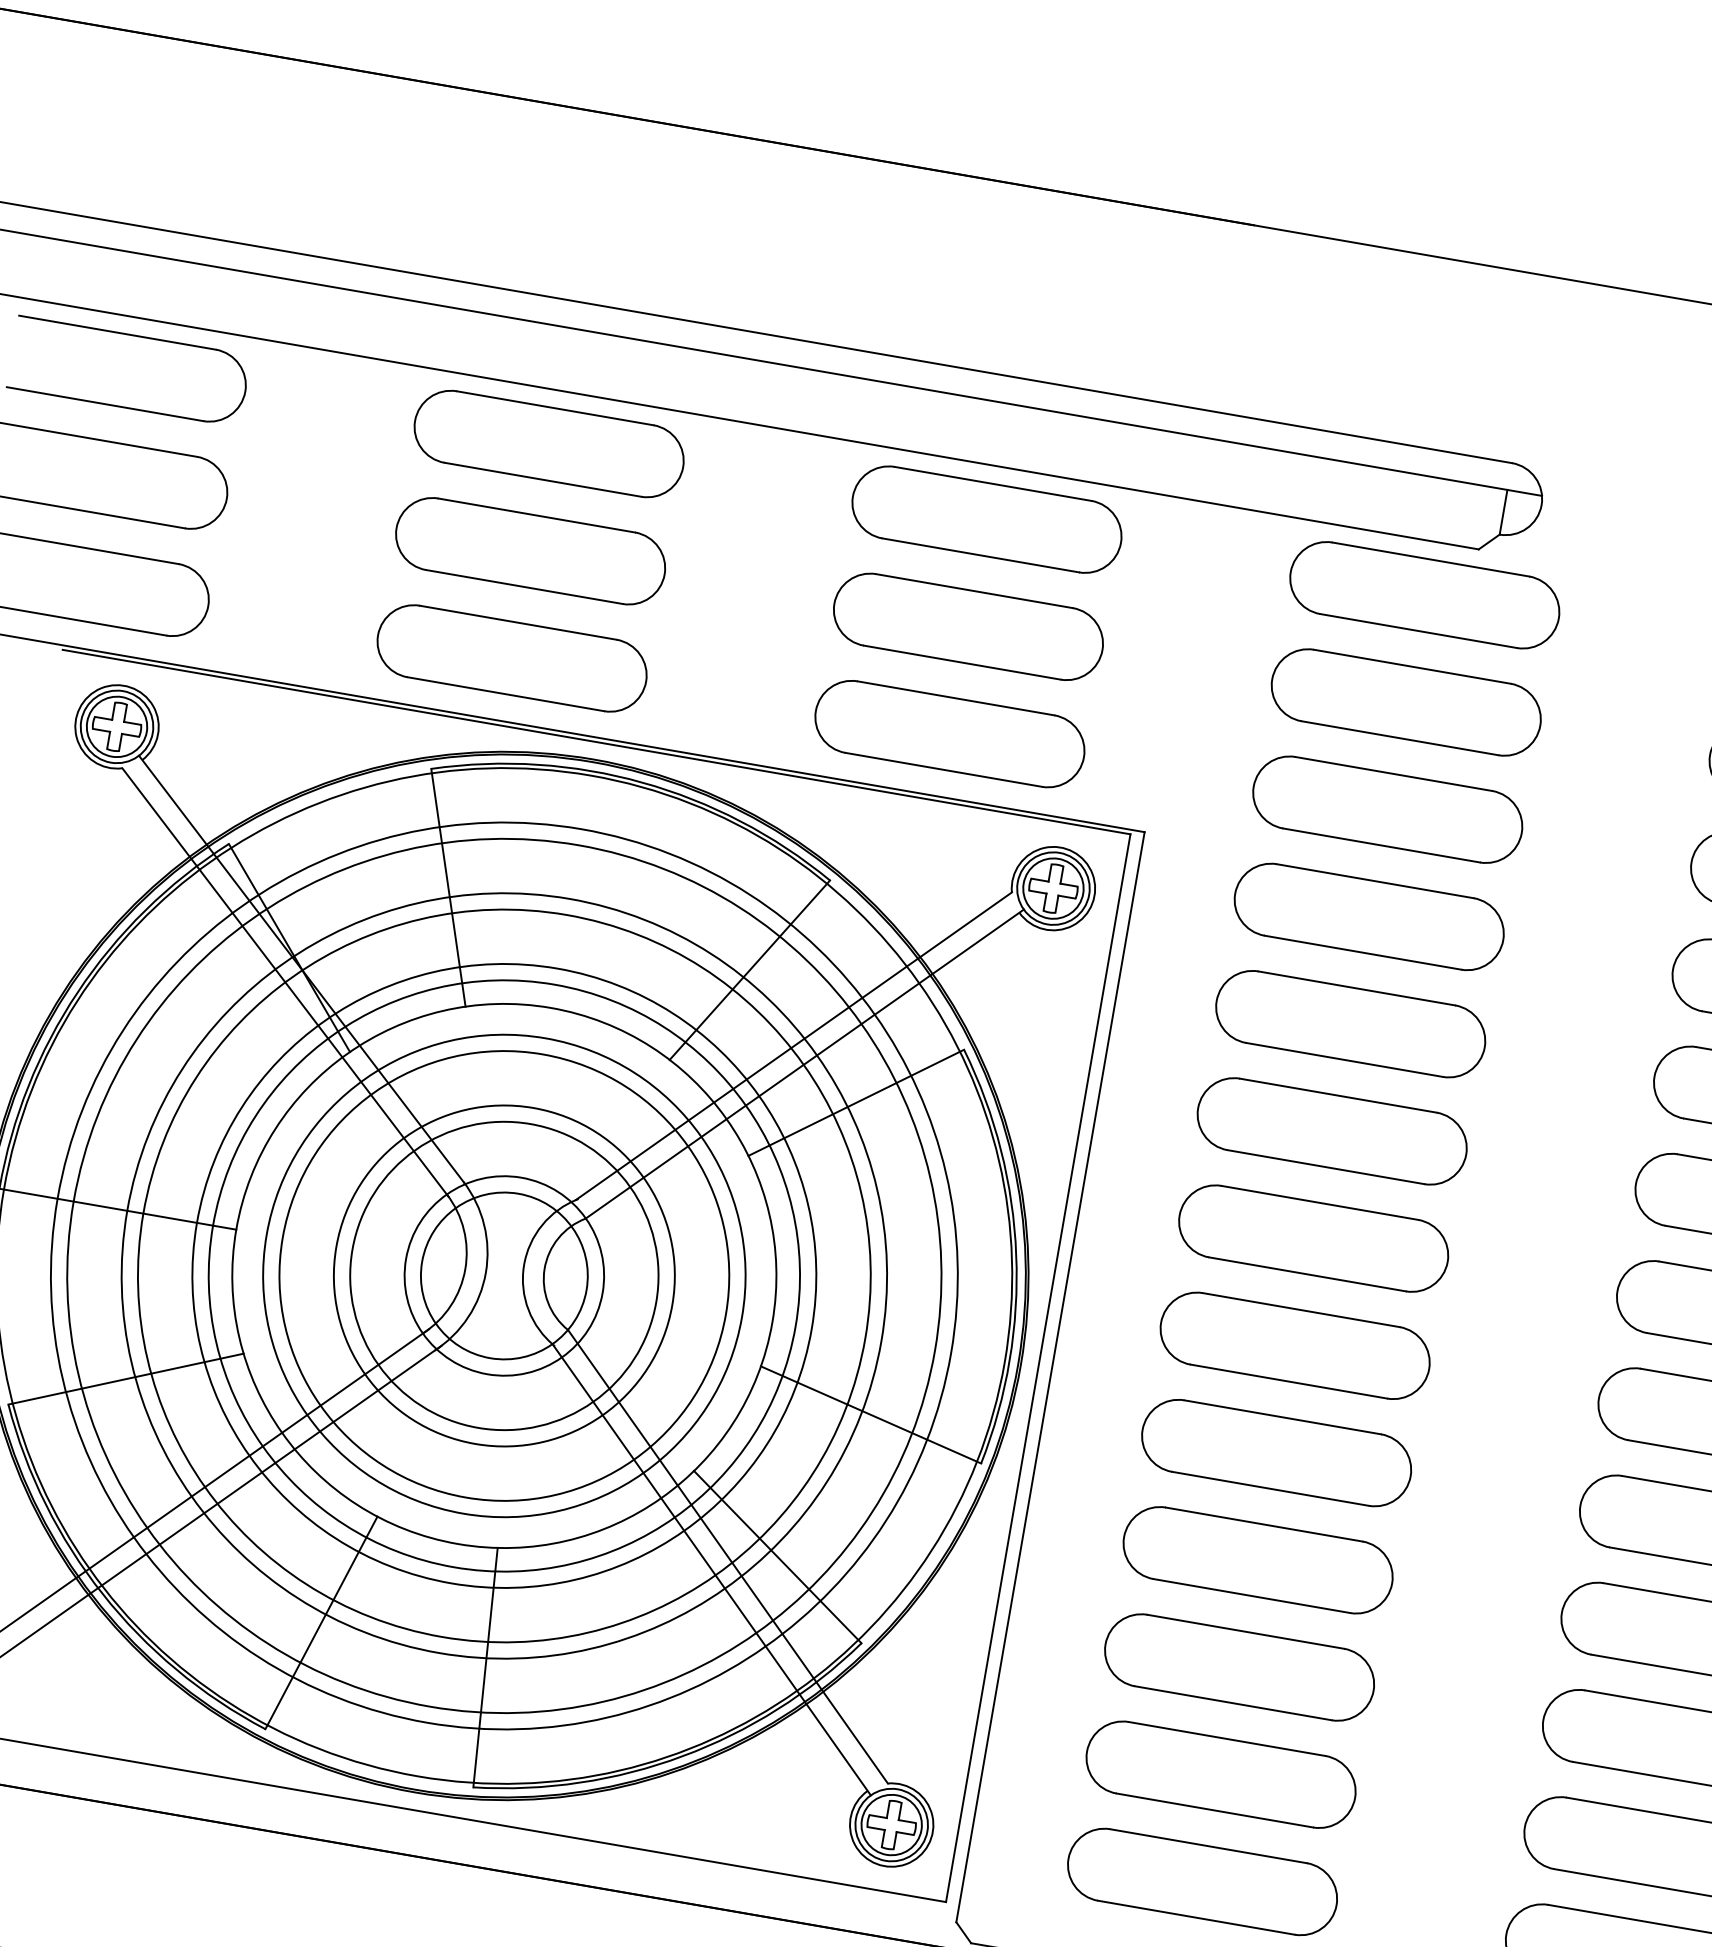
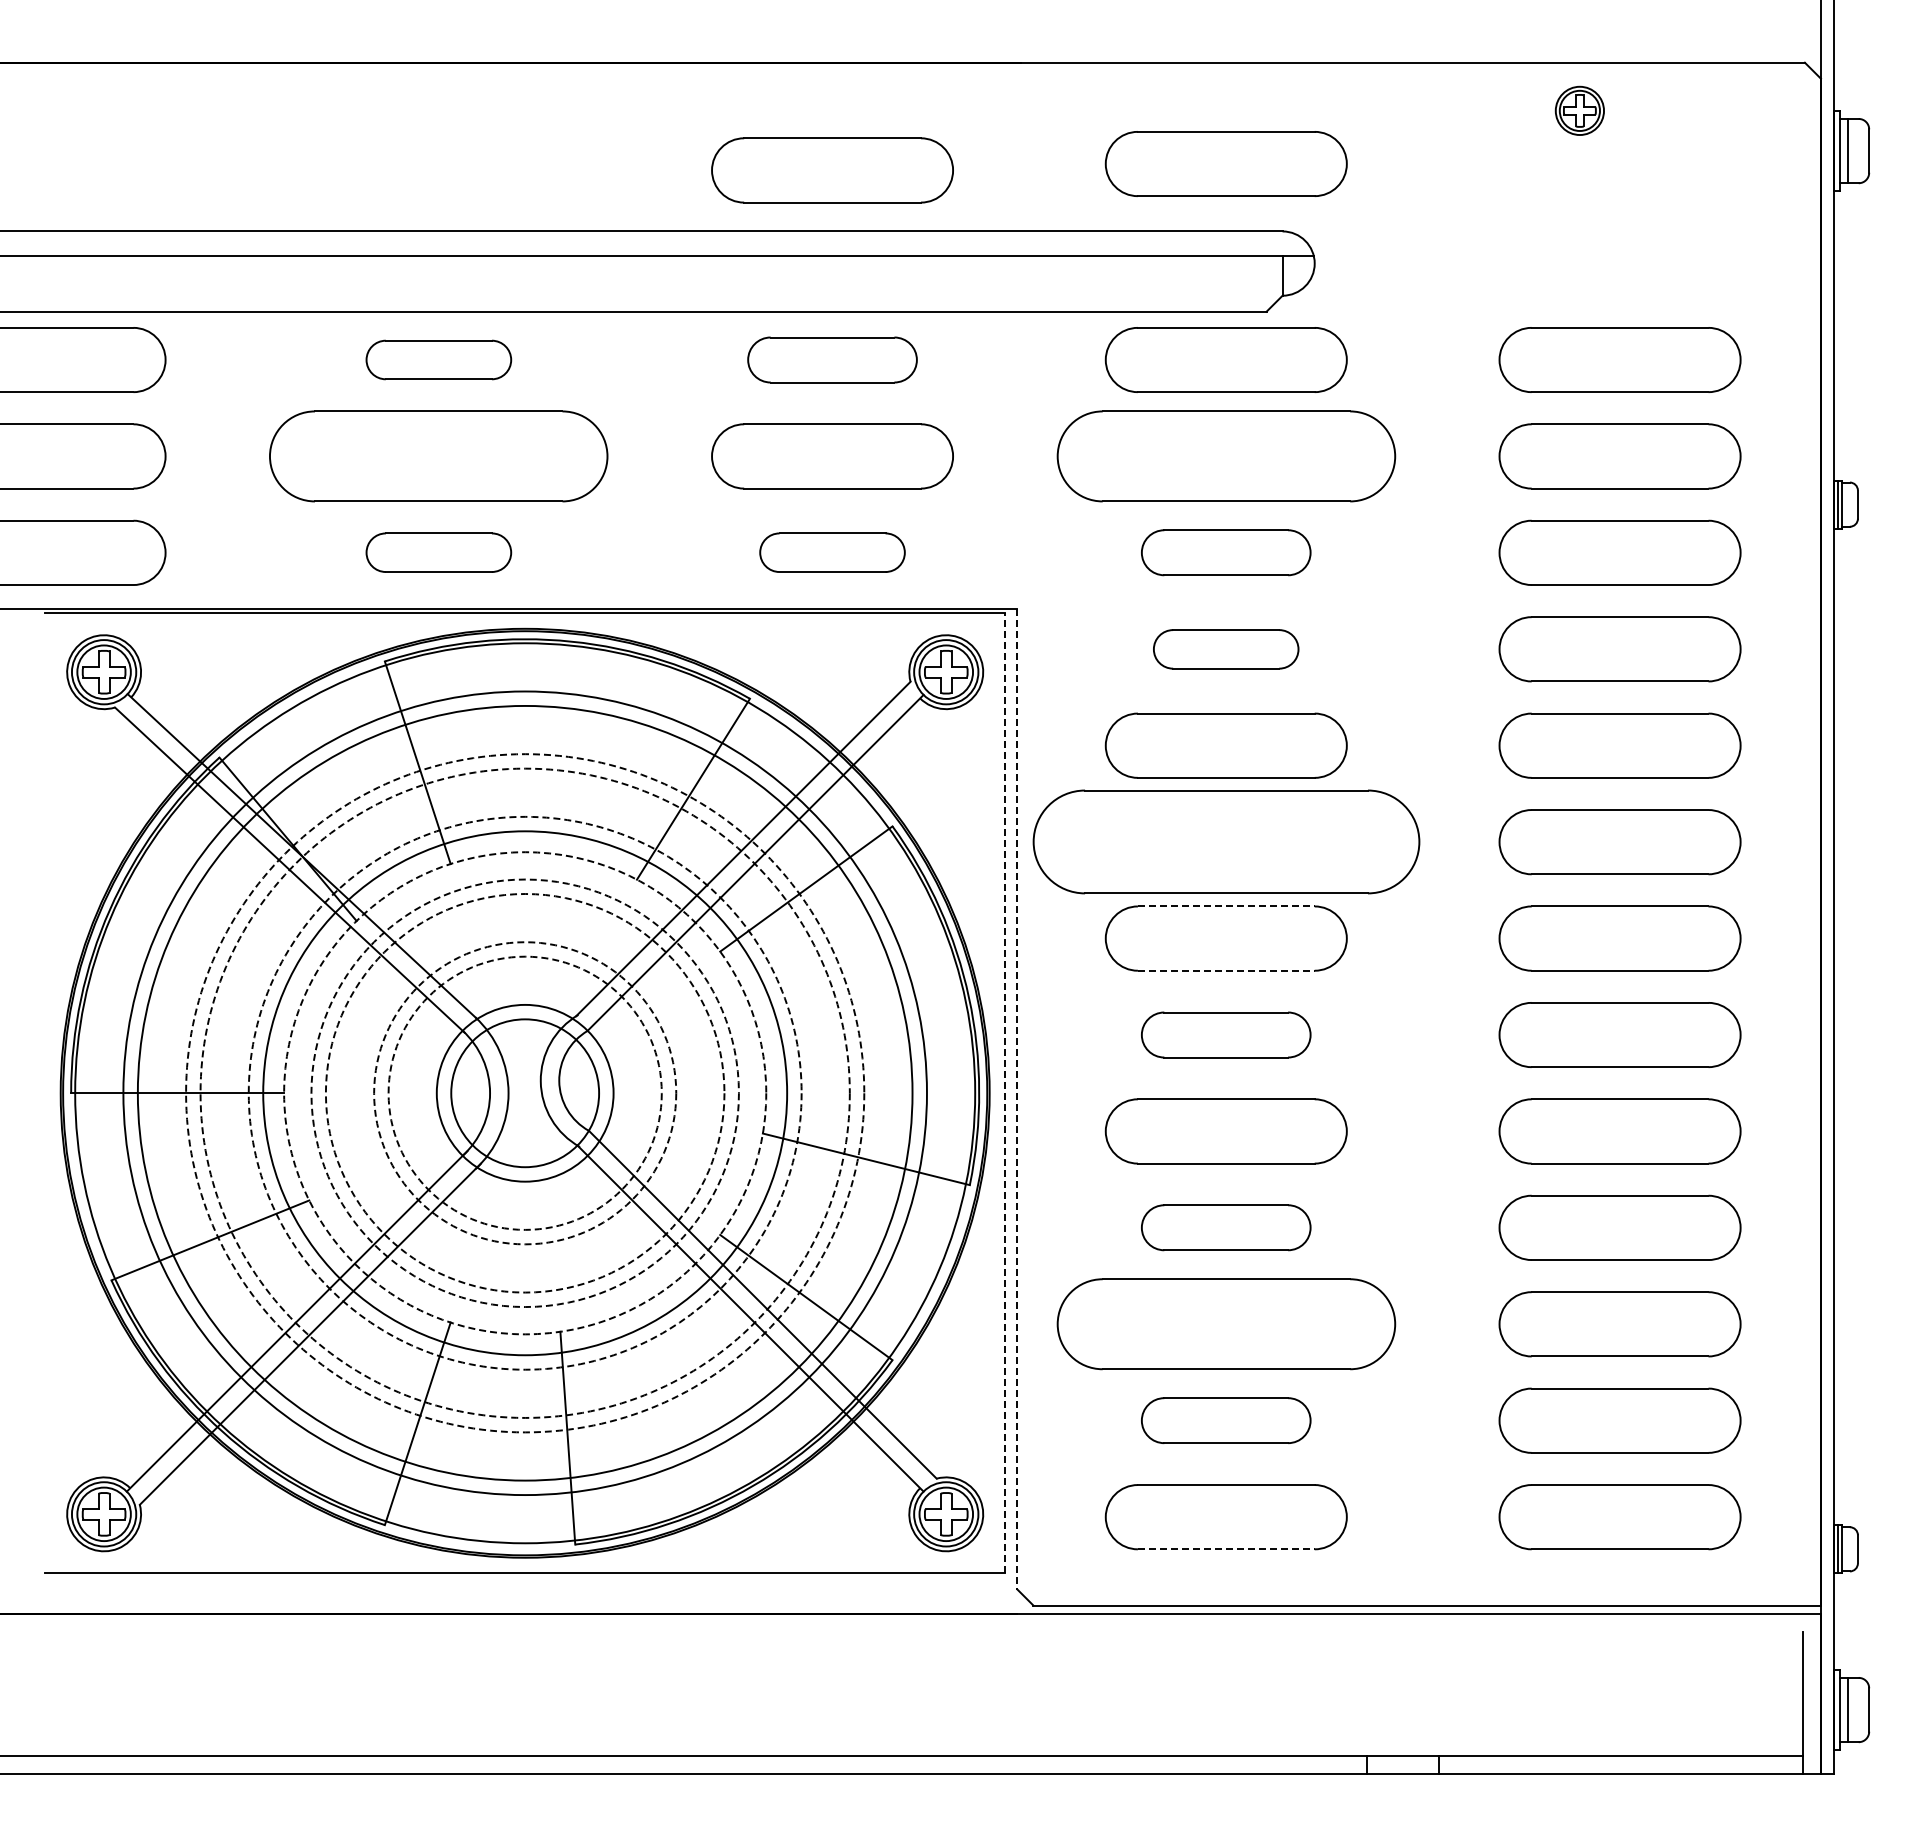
part: (1023, 308) -> (832, 170), added
part: (1461, 376) -> (1225, 163), added
part: (548, 443) -> (438, 359), size x0.6
part: (987, 519) -> (832, 359), size x0.7
part: (530, 551) -> (438, 456), size x1.4
part: (511, 658) -> (438, 552), size x0.6
part: (1405, 702) -> (1225, 456), size x1.4
part: (949, 733) -> (832, 552), size x0.6
part: (1386, 809) -> (1225, 552), size x0.7
part: (1368, 917) -> (1225, 649), size x0.6
part: (1331, 1131) -> (1225, 842), size x1.6
line: (1320, 1202) -> (1226, 906), solid -> dashed
circle: (503, 1274) -> (524, 1092), solid -> dashed
circle: (503, 1274) -> (524, 1092), solid -> dashed
circle: (503, 1274) -> (524, 1092), solid -> dashed
line: (1307, 1274) -> (1226, 970), solid -> dashed
circle: (503, 1276) -> (524, 1093), solid -> dashed
circle: (503, 1276) -> (524, 1093), solid -> dashed
circle: (504, 1276) -> (525, 1093), solid -> dashed
circle: (504, 1276) -> (525, 1093), solid -> dashed
circle: (504, 1276) -> (525, 1093), solid -> dashed
part: (1294, 1345) -> (1225, 1034), size x0.7
line: (1038, 1367) -> (1005, 1092), solid -> dashed
line: (1050, 1377) -> (1017, 1099), solid -> dashed
part: (1257, 1559) -> (1225, 1227), size x0.7
part: (1238, 1667) -> (1225, 1324), size x1.4
part: (1220, 1774) -> (1225, 1420), size x0.7
line: (1196, 1917) -> (1226, 1549), solid -> dashed

